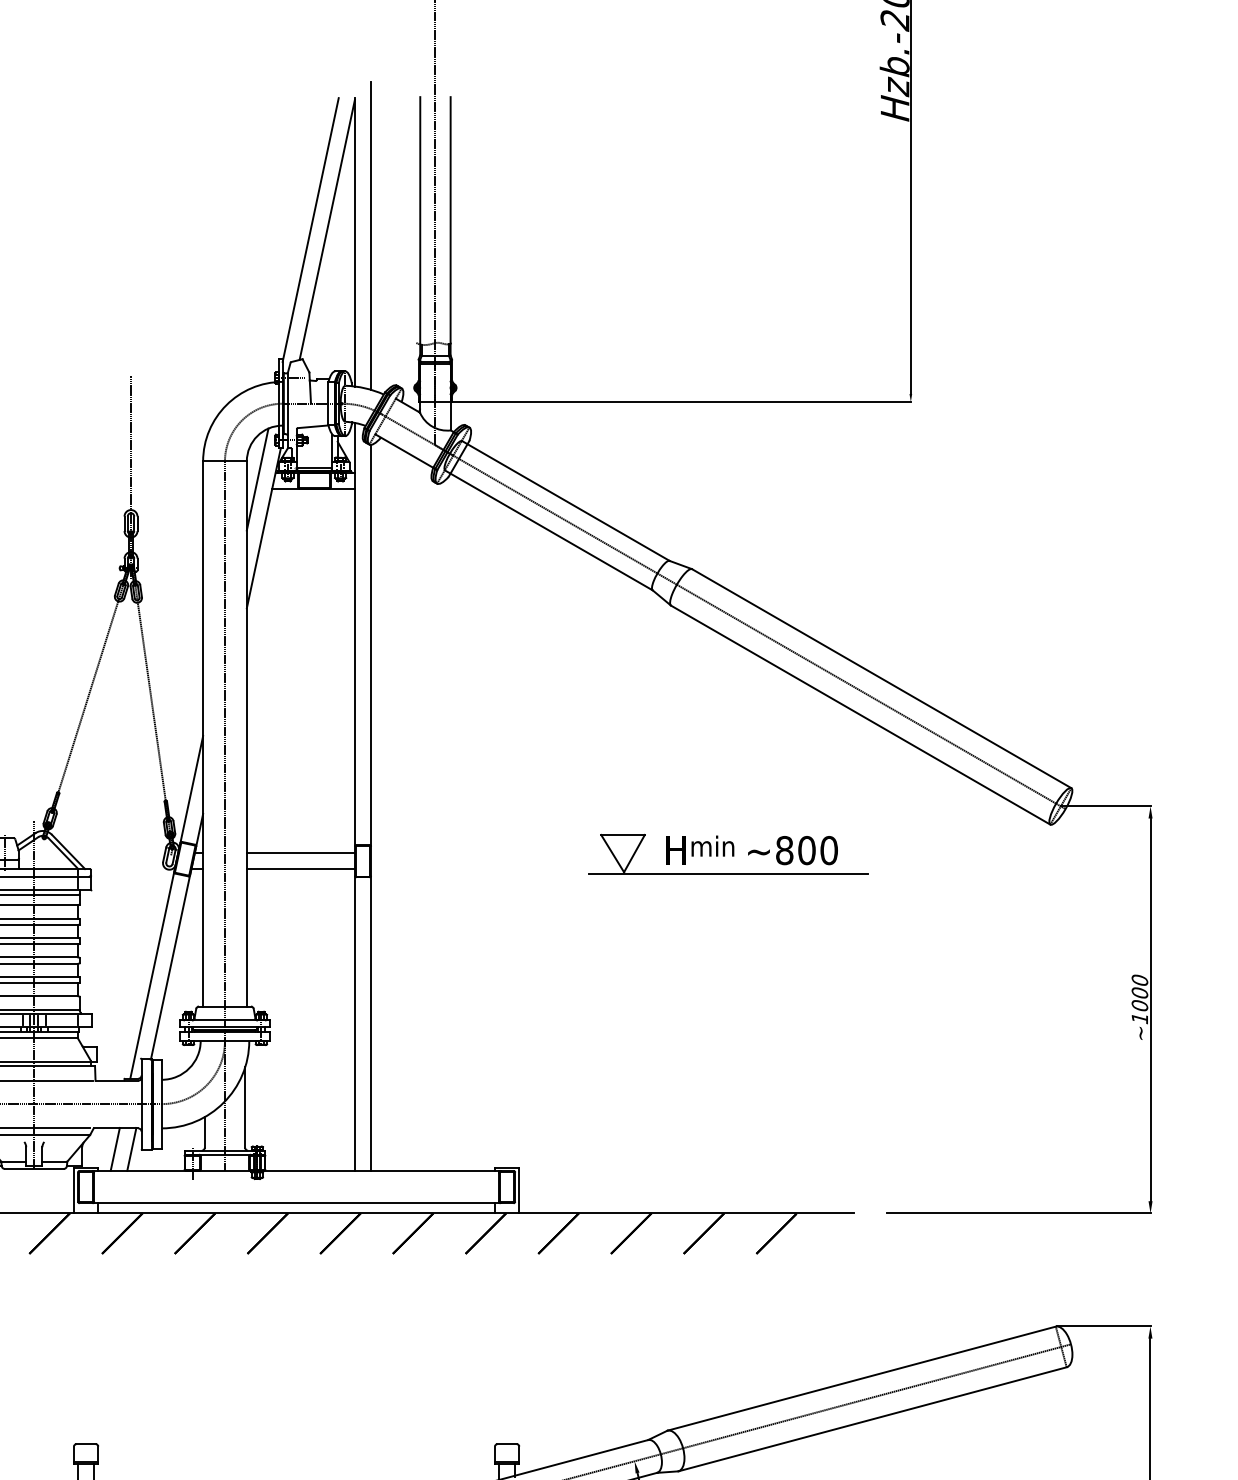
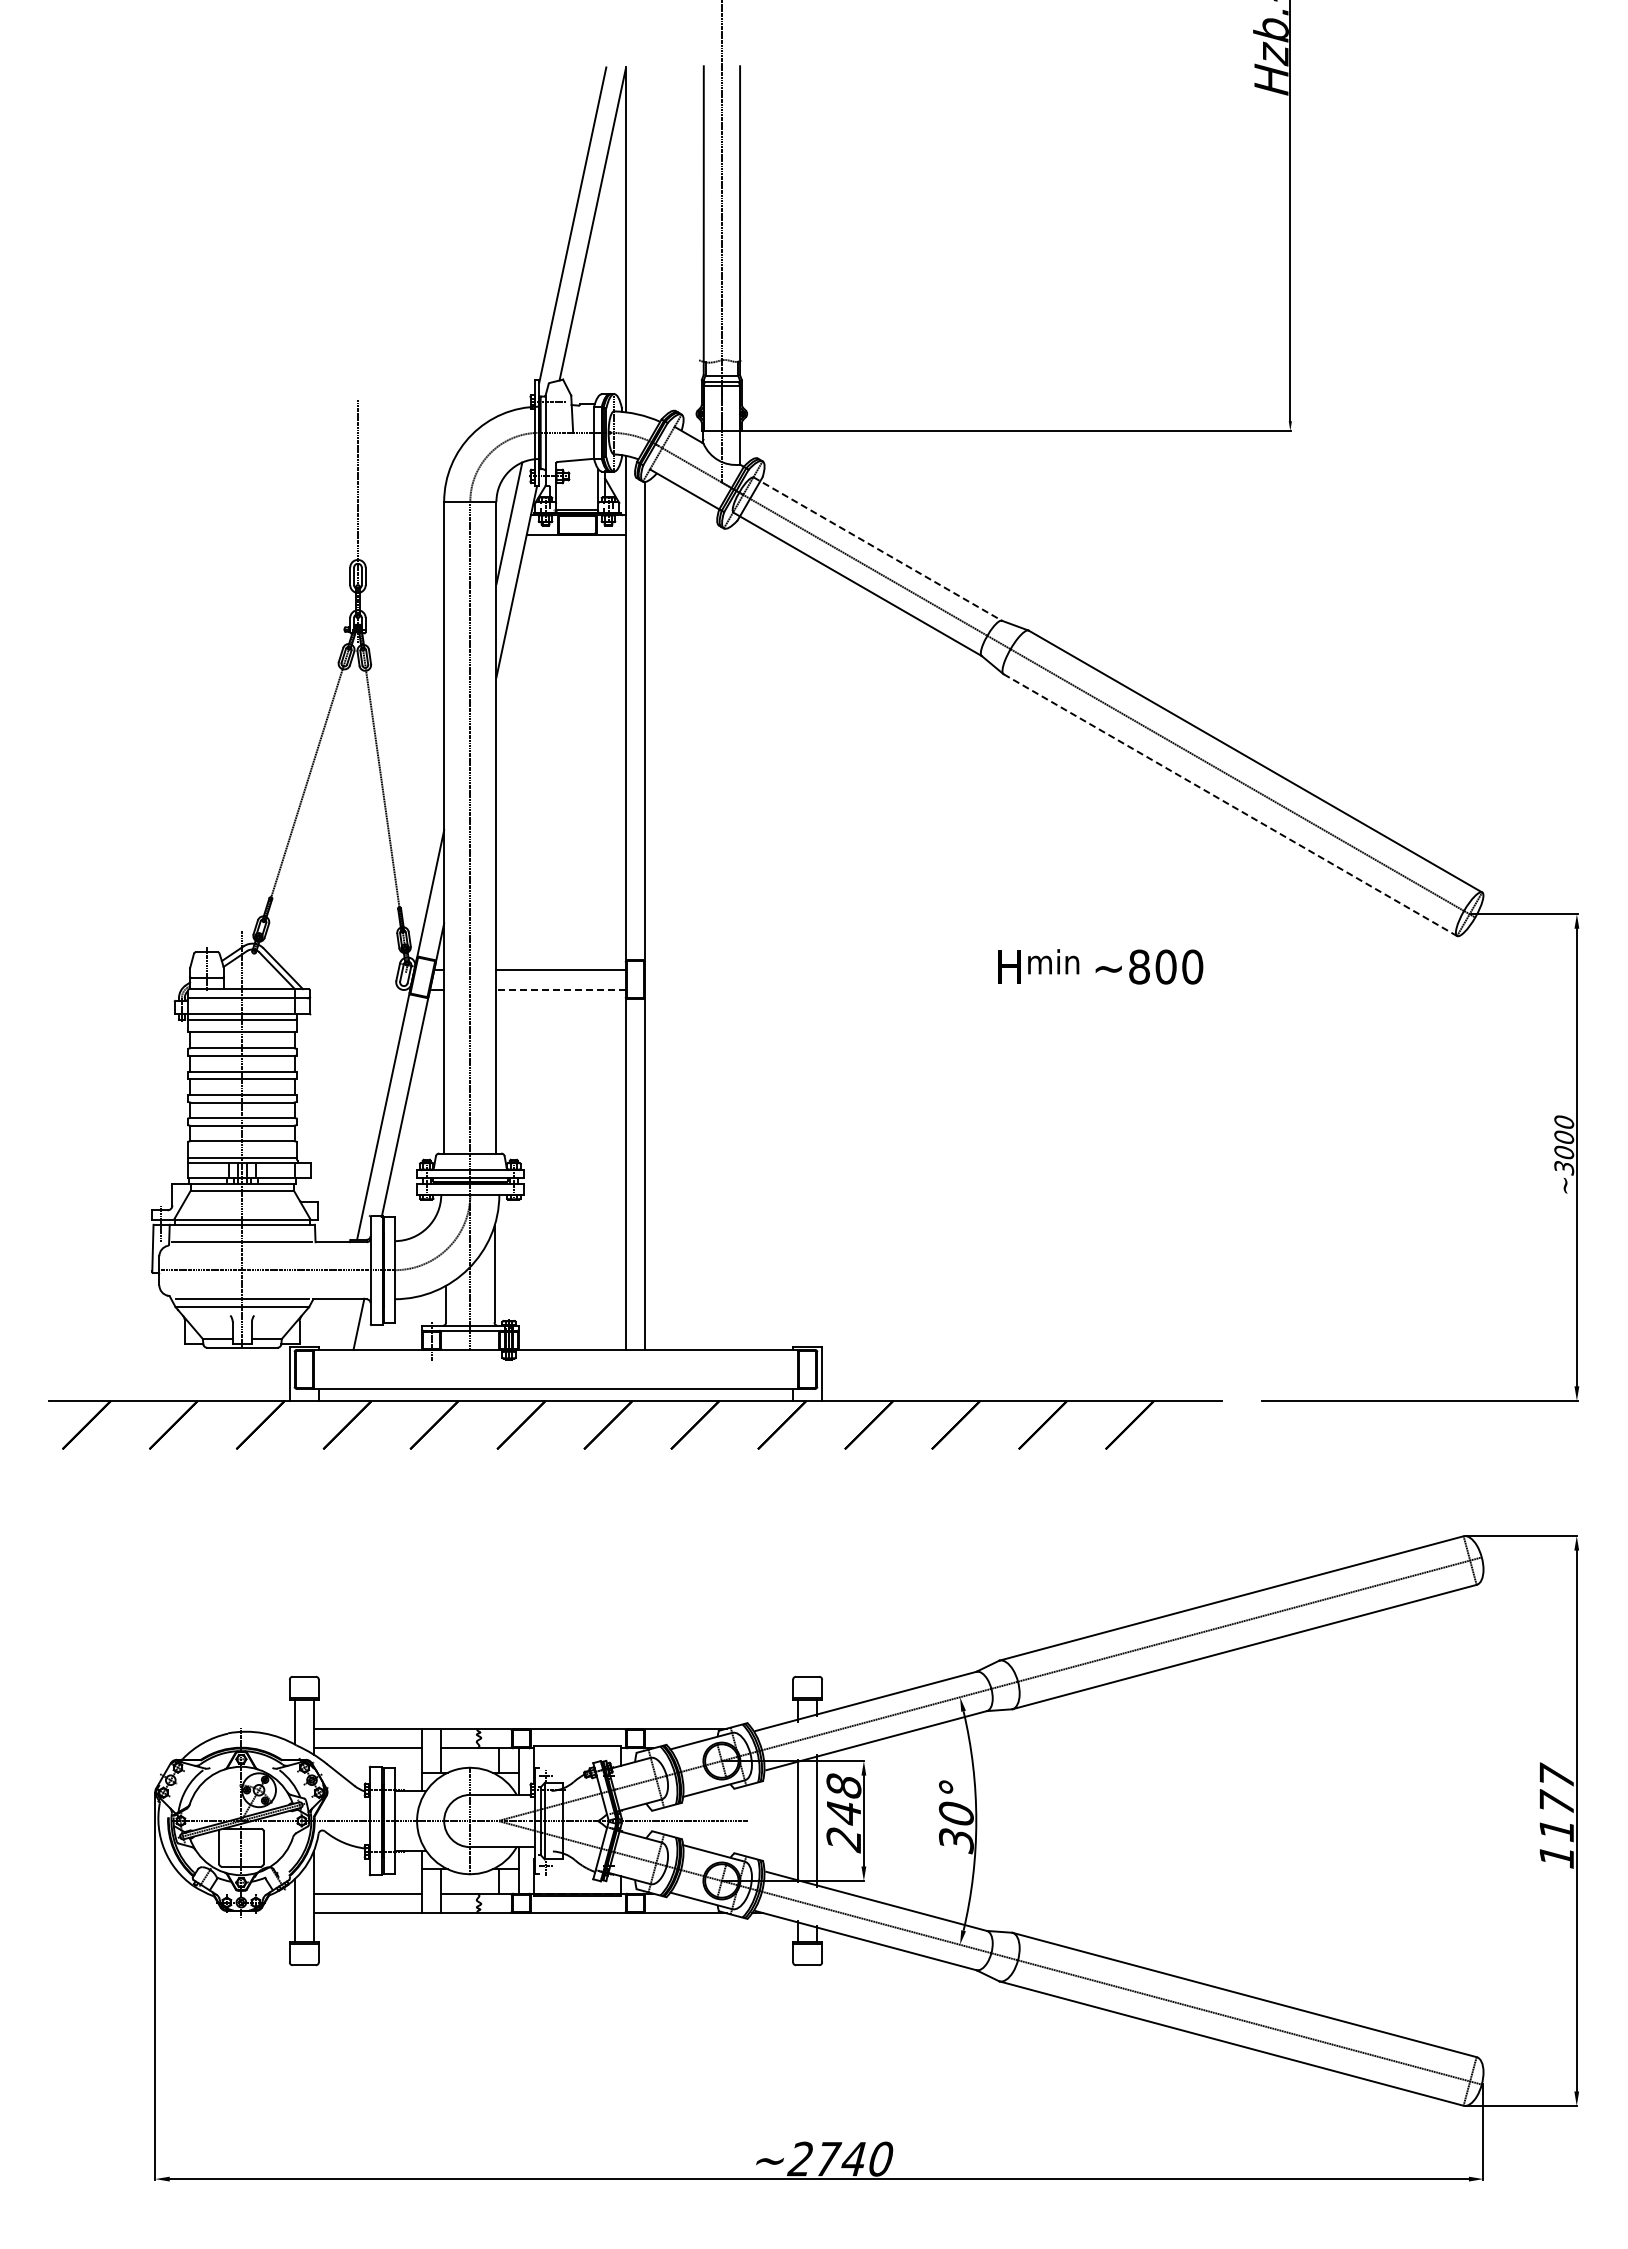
line: (371, 236) -> (645, 232), removed
line: (565, 501) -> (877, 549), solid -> dashed
line: (860, 715) -> (1230, 805), solid -> dashed
line: (301, 869) -> (561, 989), solid -> dashed
part: (727, 873) -> (1071, 994), removed
text: (1140, 1019) -> (1564, 1168), ~1000 -> ~3000
line: (114, 1149) -> (338, 1324), removed

